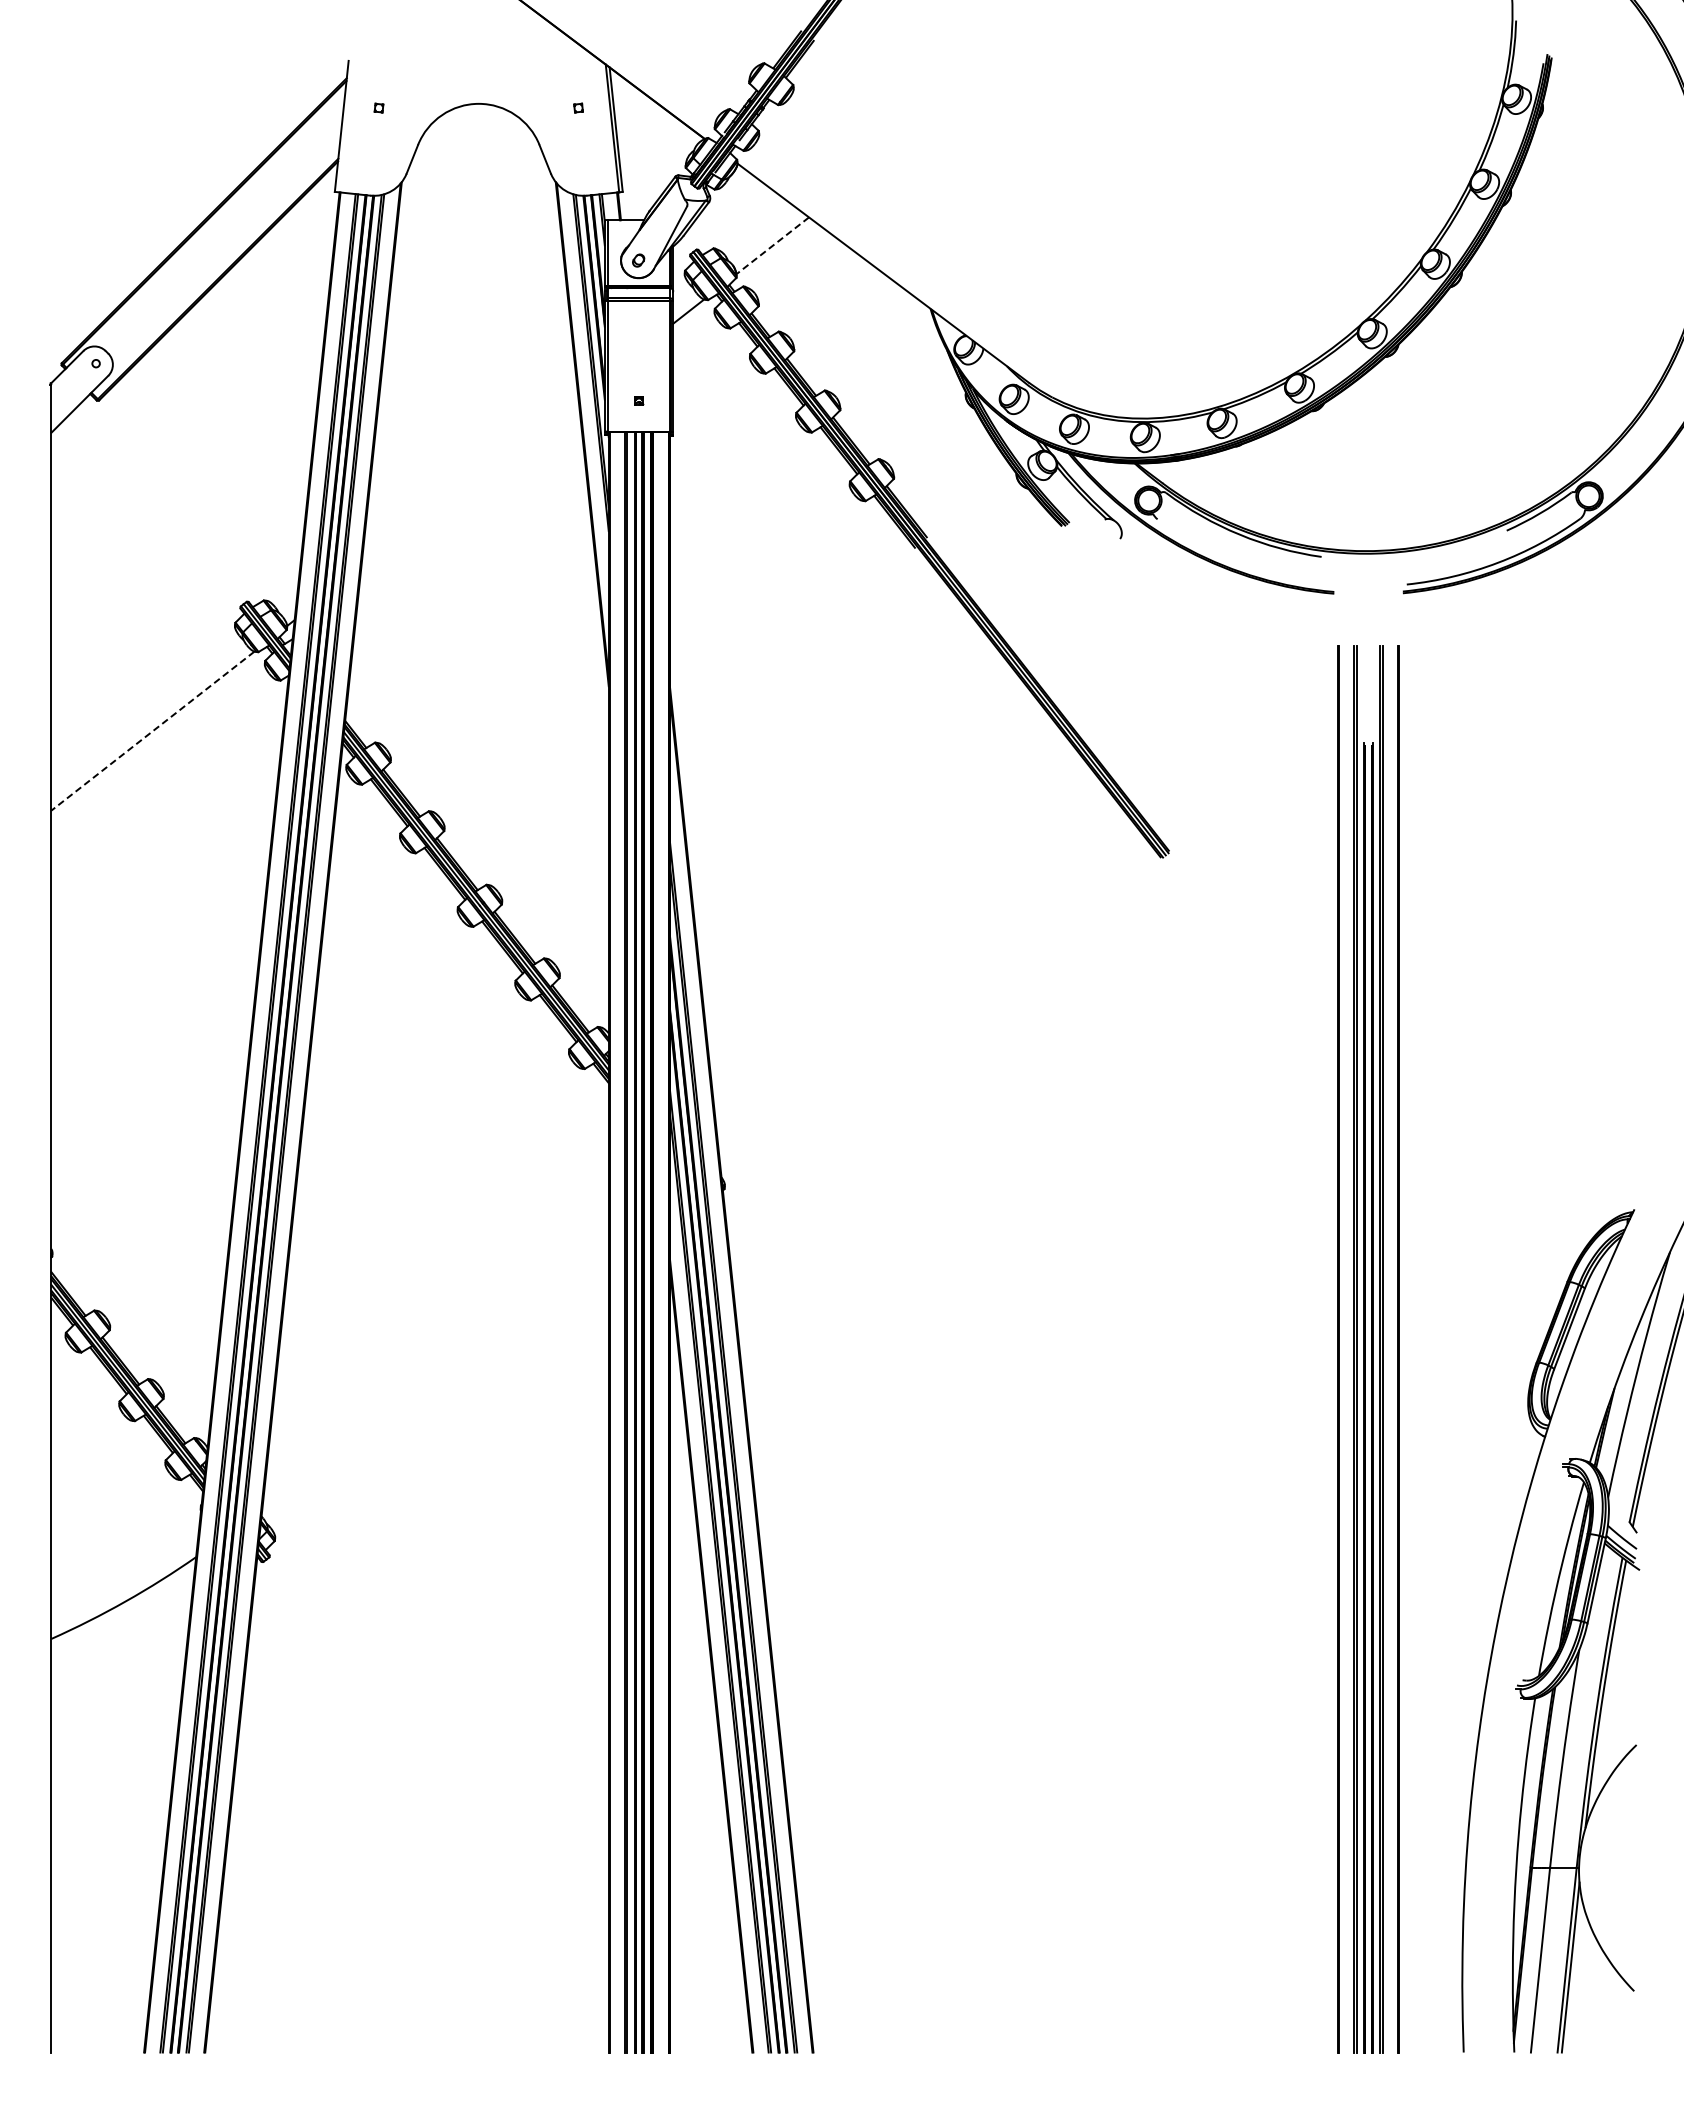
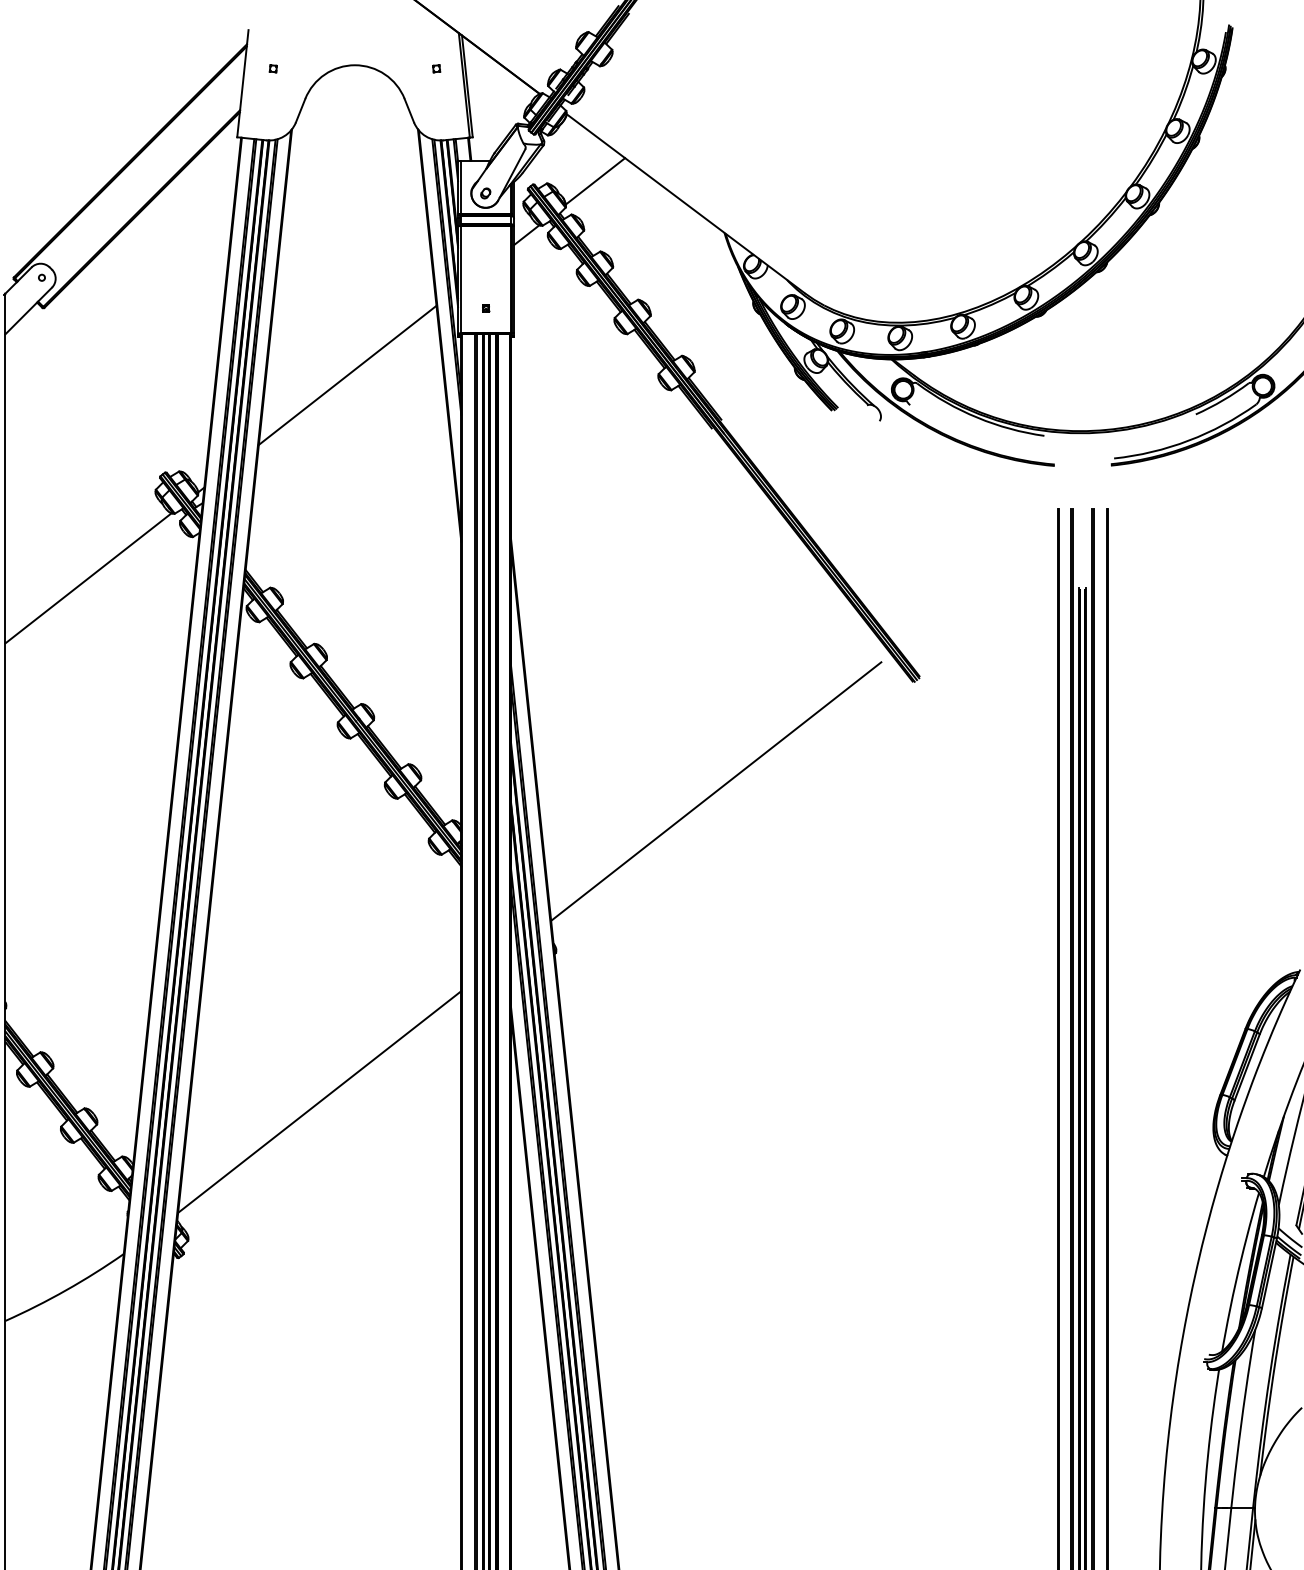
line: (772, 246) -> (595, 181), dashed -> solid
line: (469, 482) -> (347, 375), added
line: (152, 731) -> (88, 578), dashed -> solid
line: (920, 991) -> (716, 791), added
line: (435, 1370) -> (319, 1101), added

